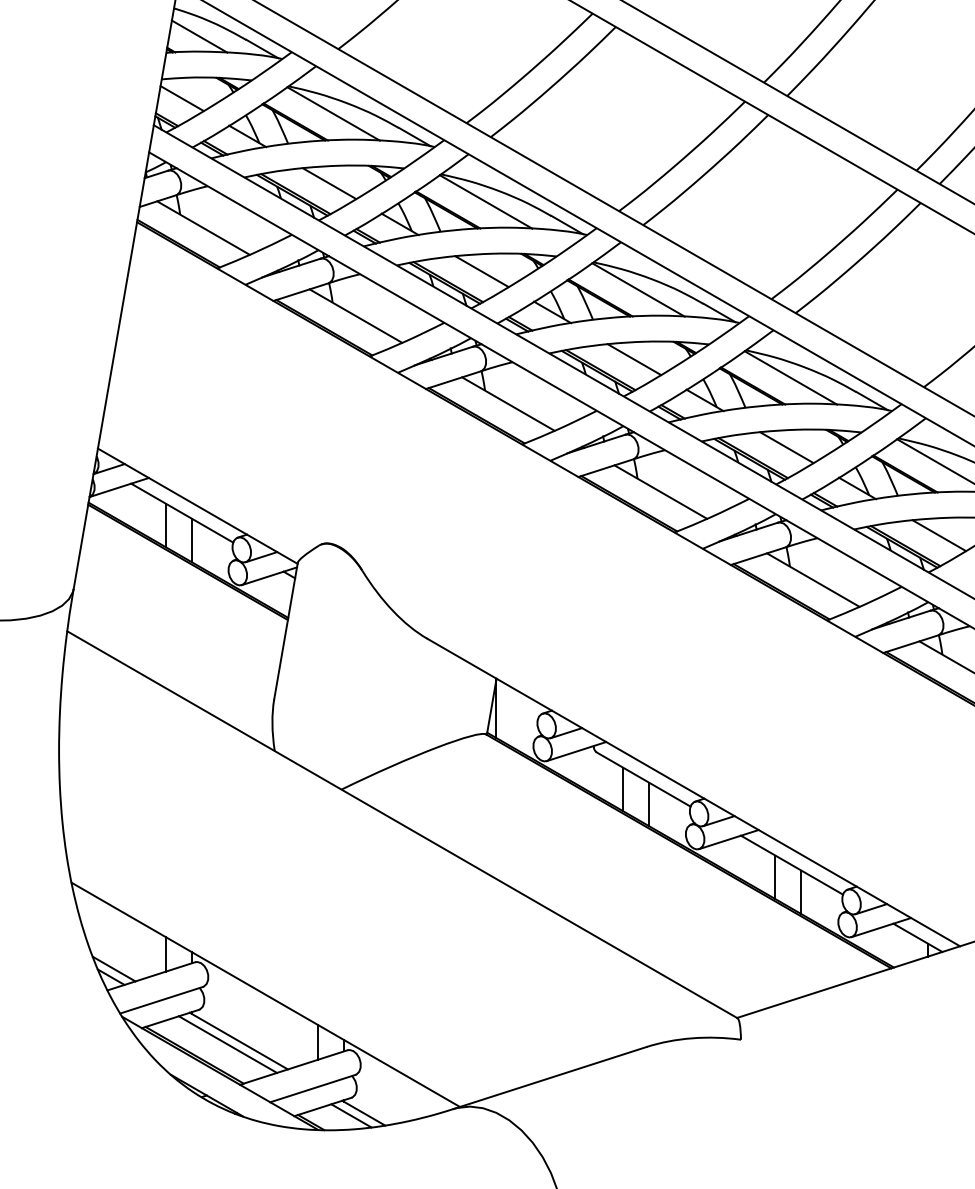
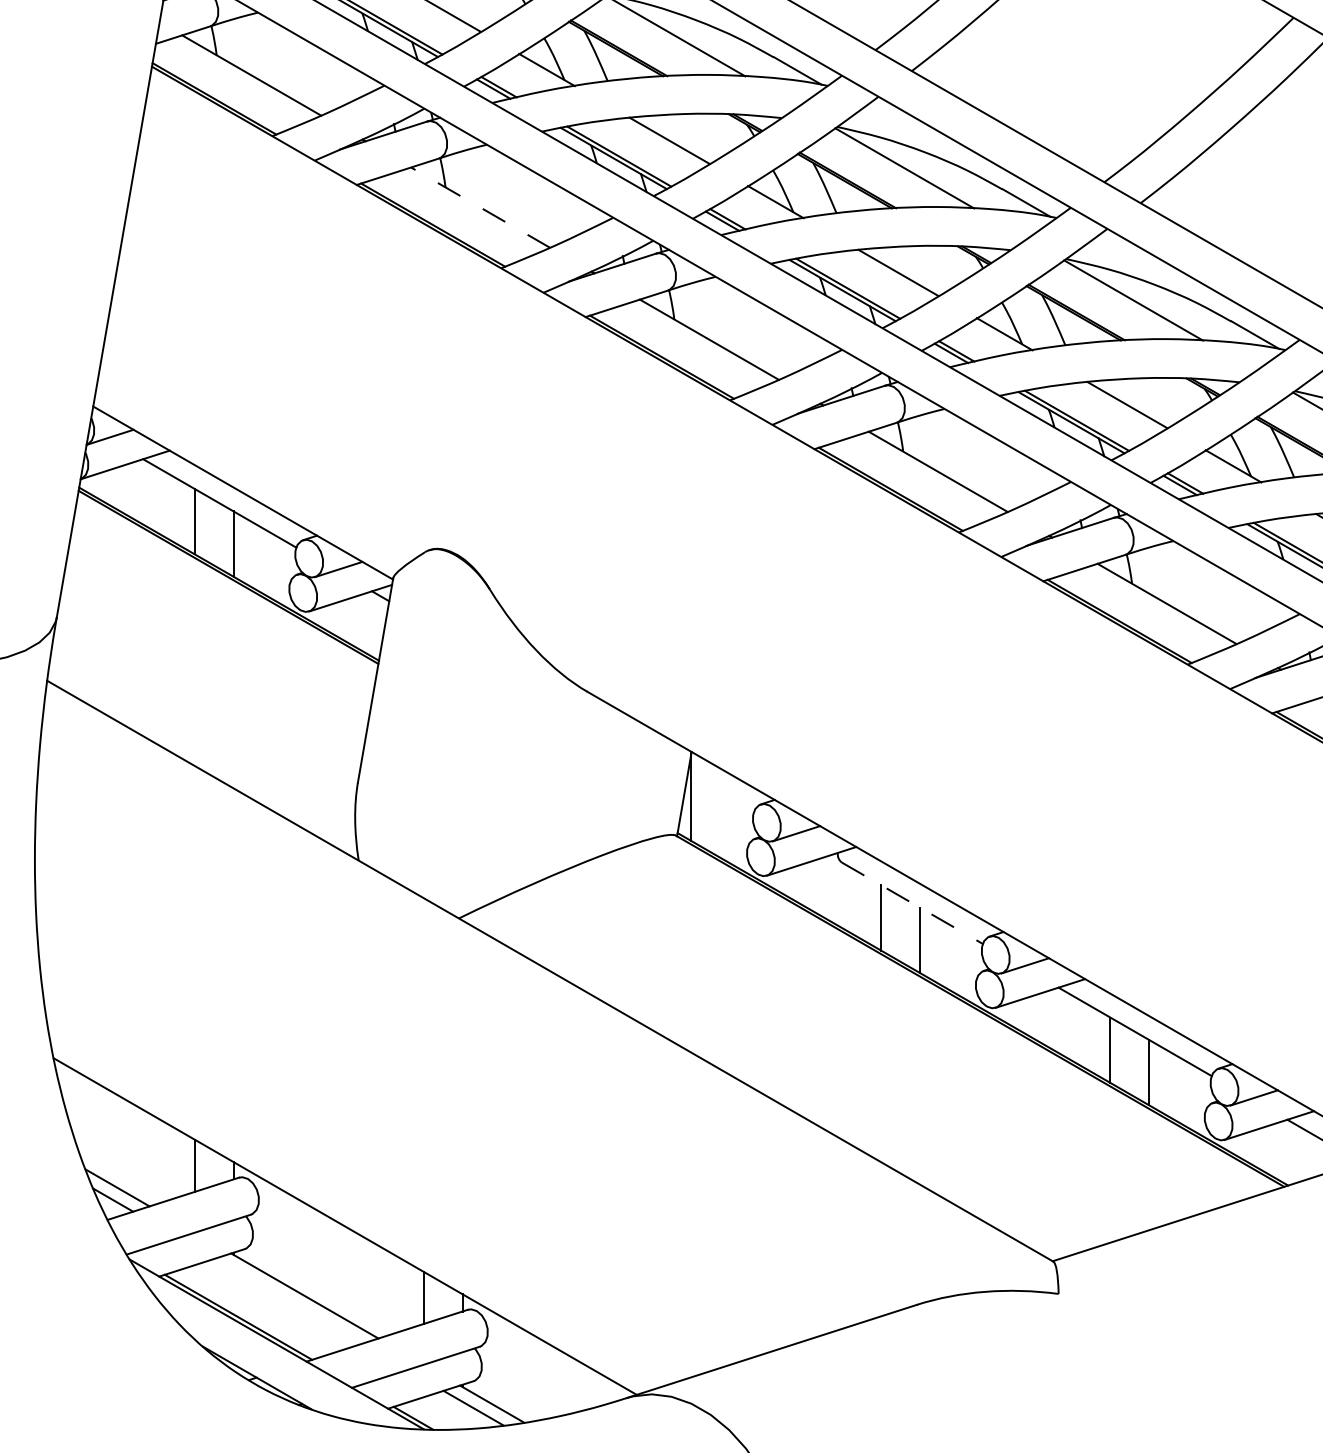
line: (355, 315) -> (479, 206), solid -> dashed
line: (644, 779) -> (913, 903), solid -> dashed
line: (227, 1044) -> (287, 1301), removed

